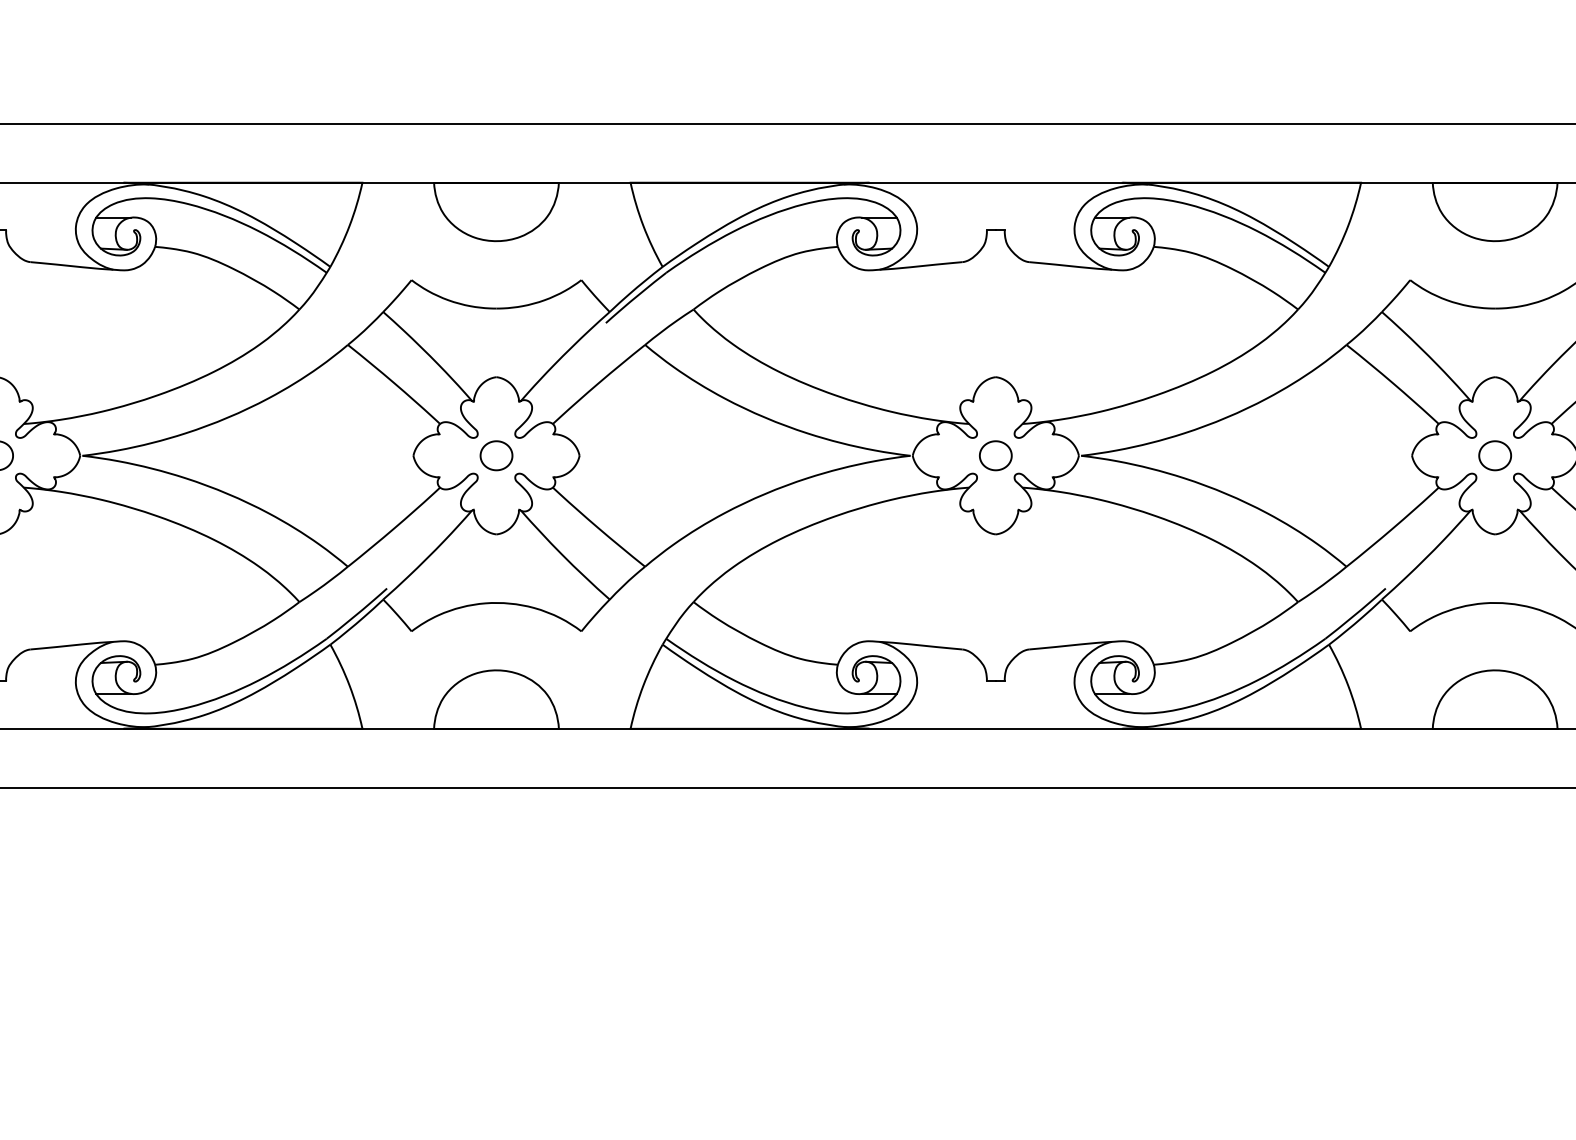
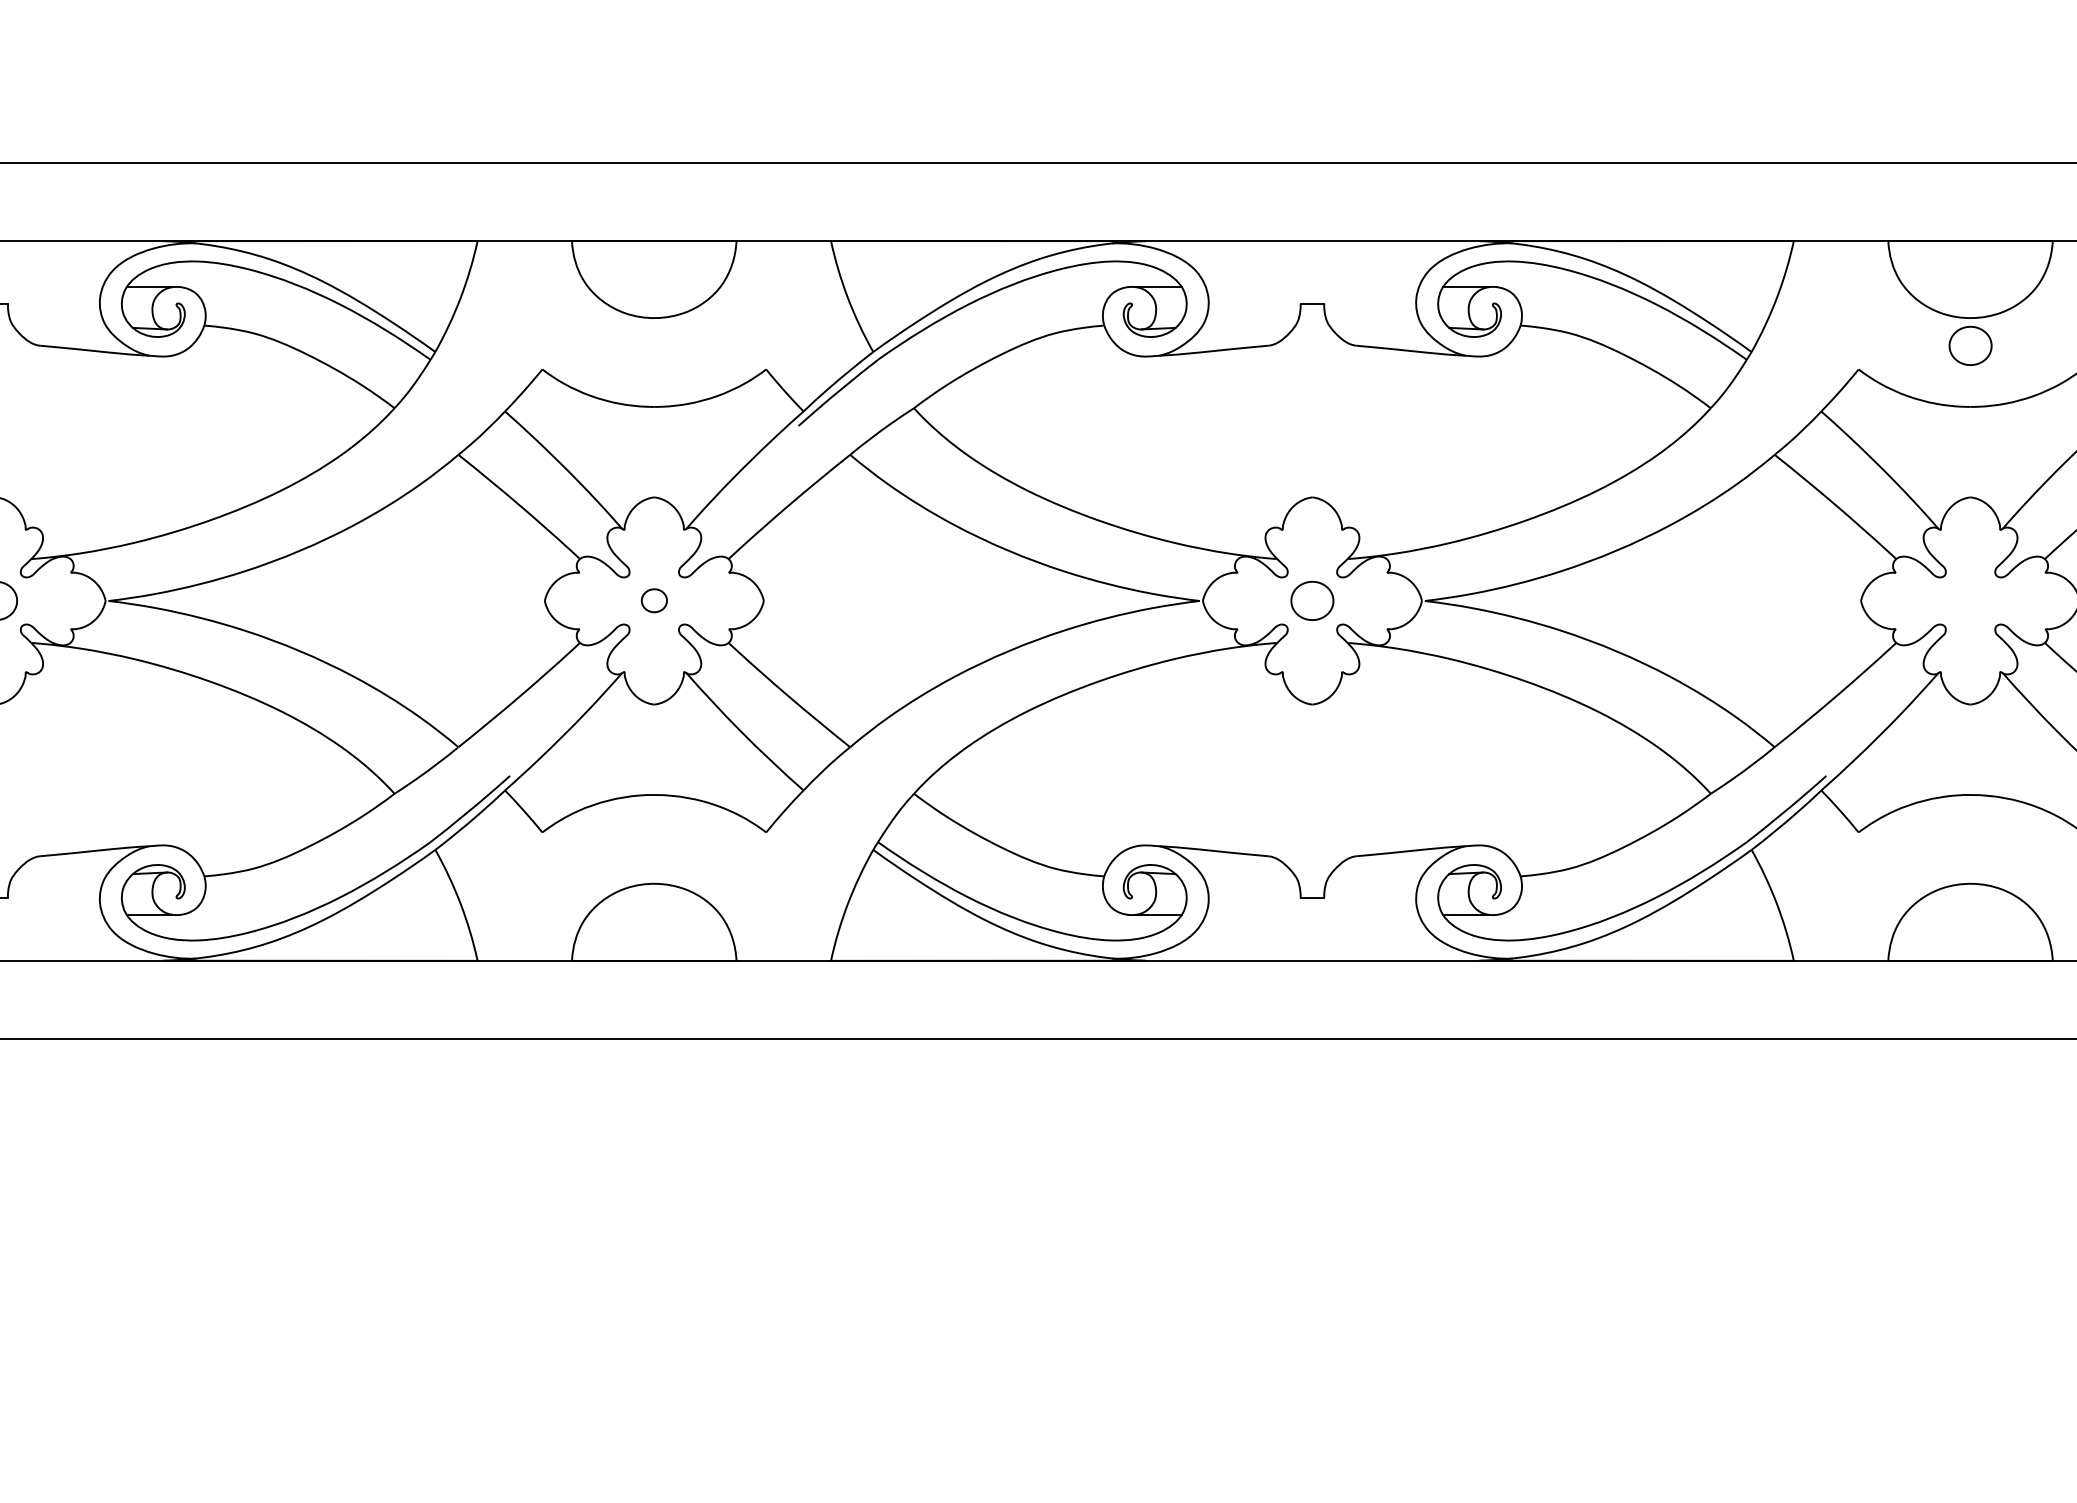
part: (496, 455) -> (654, 600), size x0.6
part: (1495, 455) -> (1970, 345), moved

